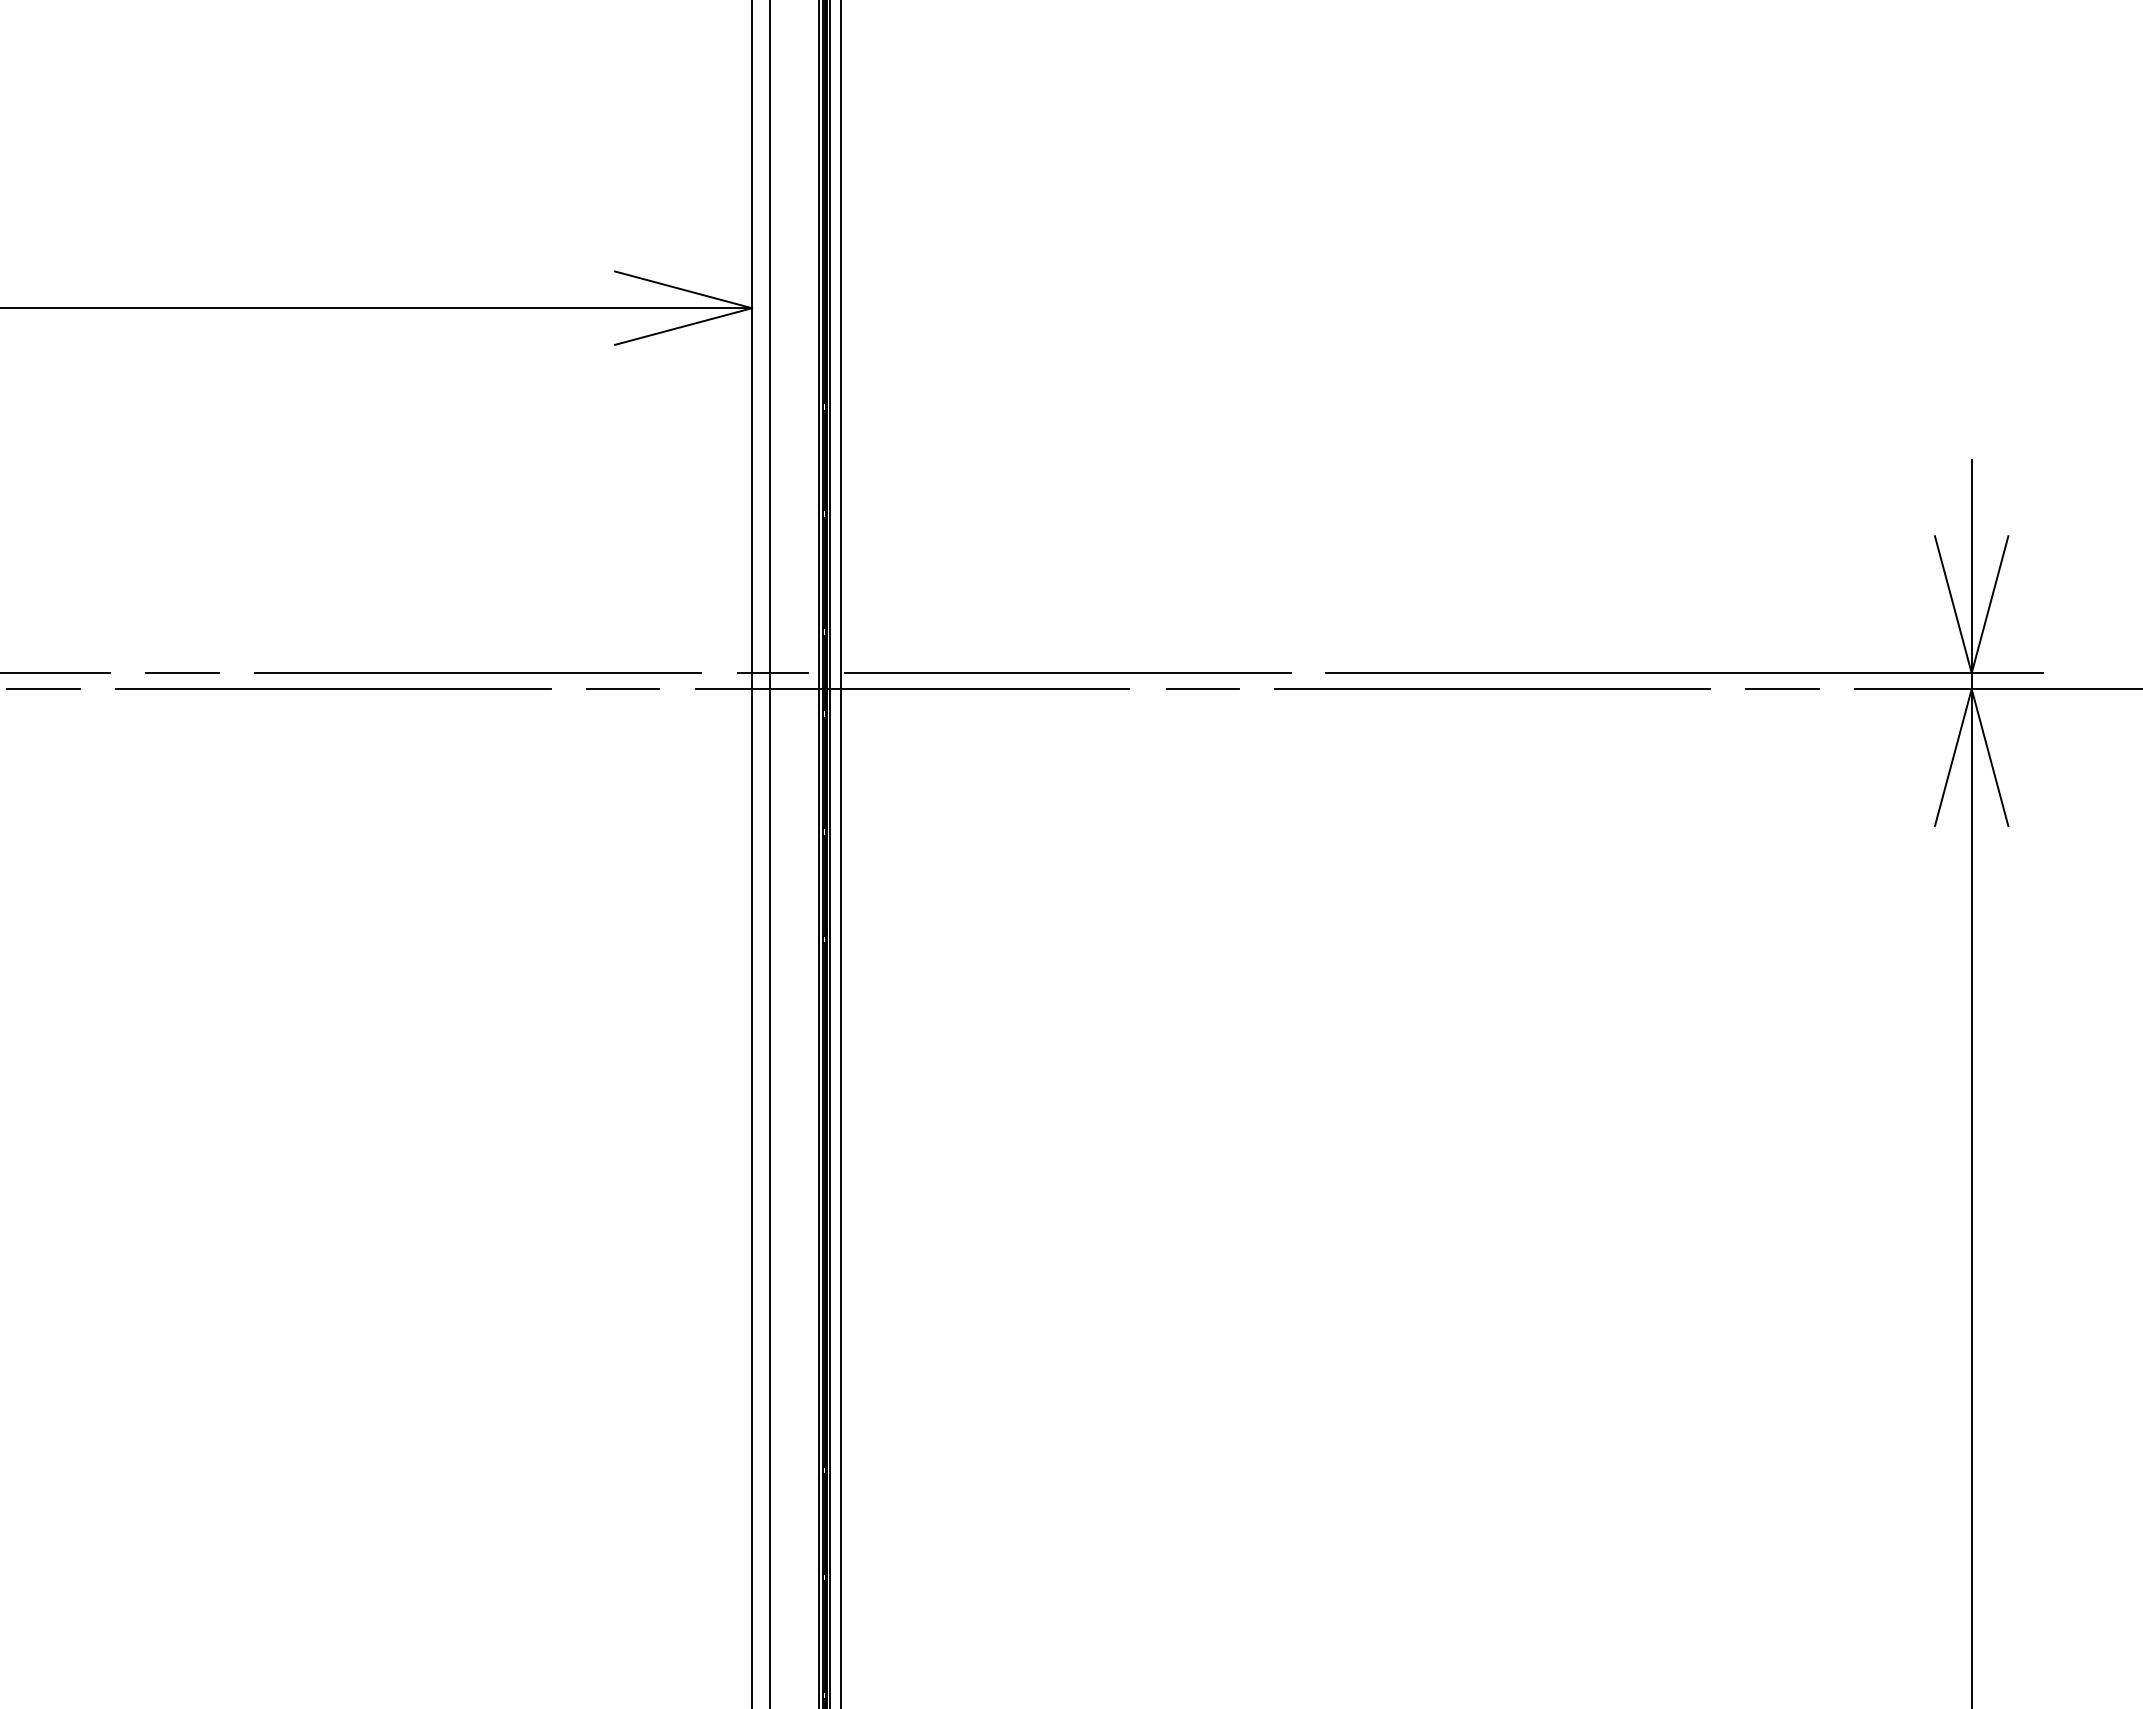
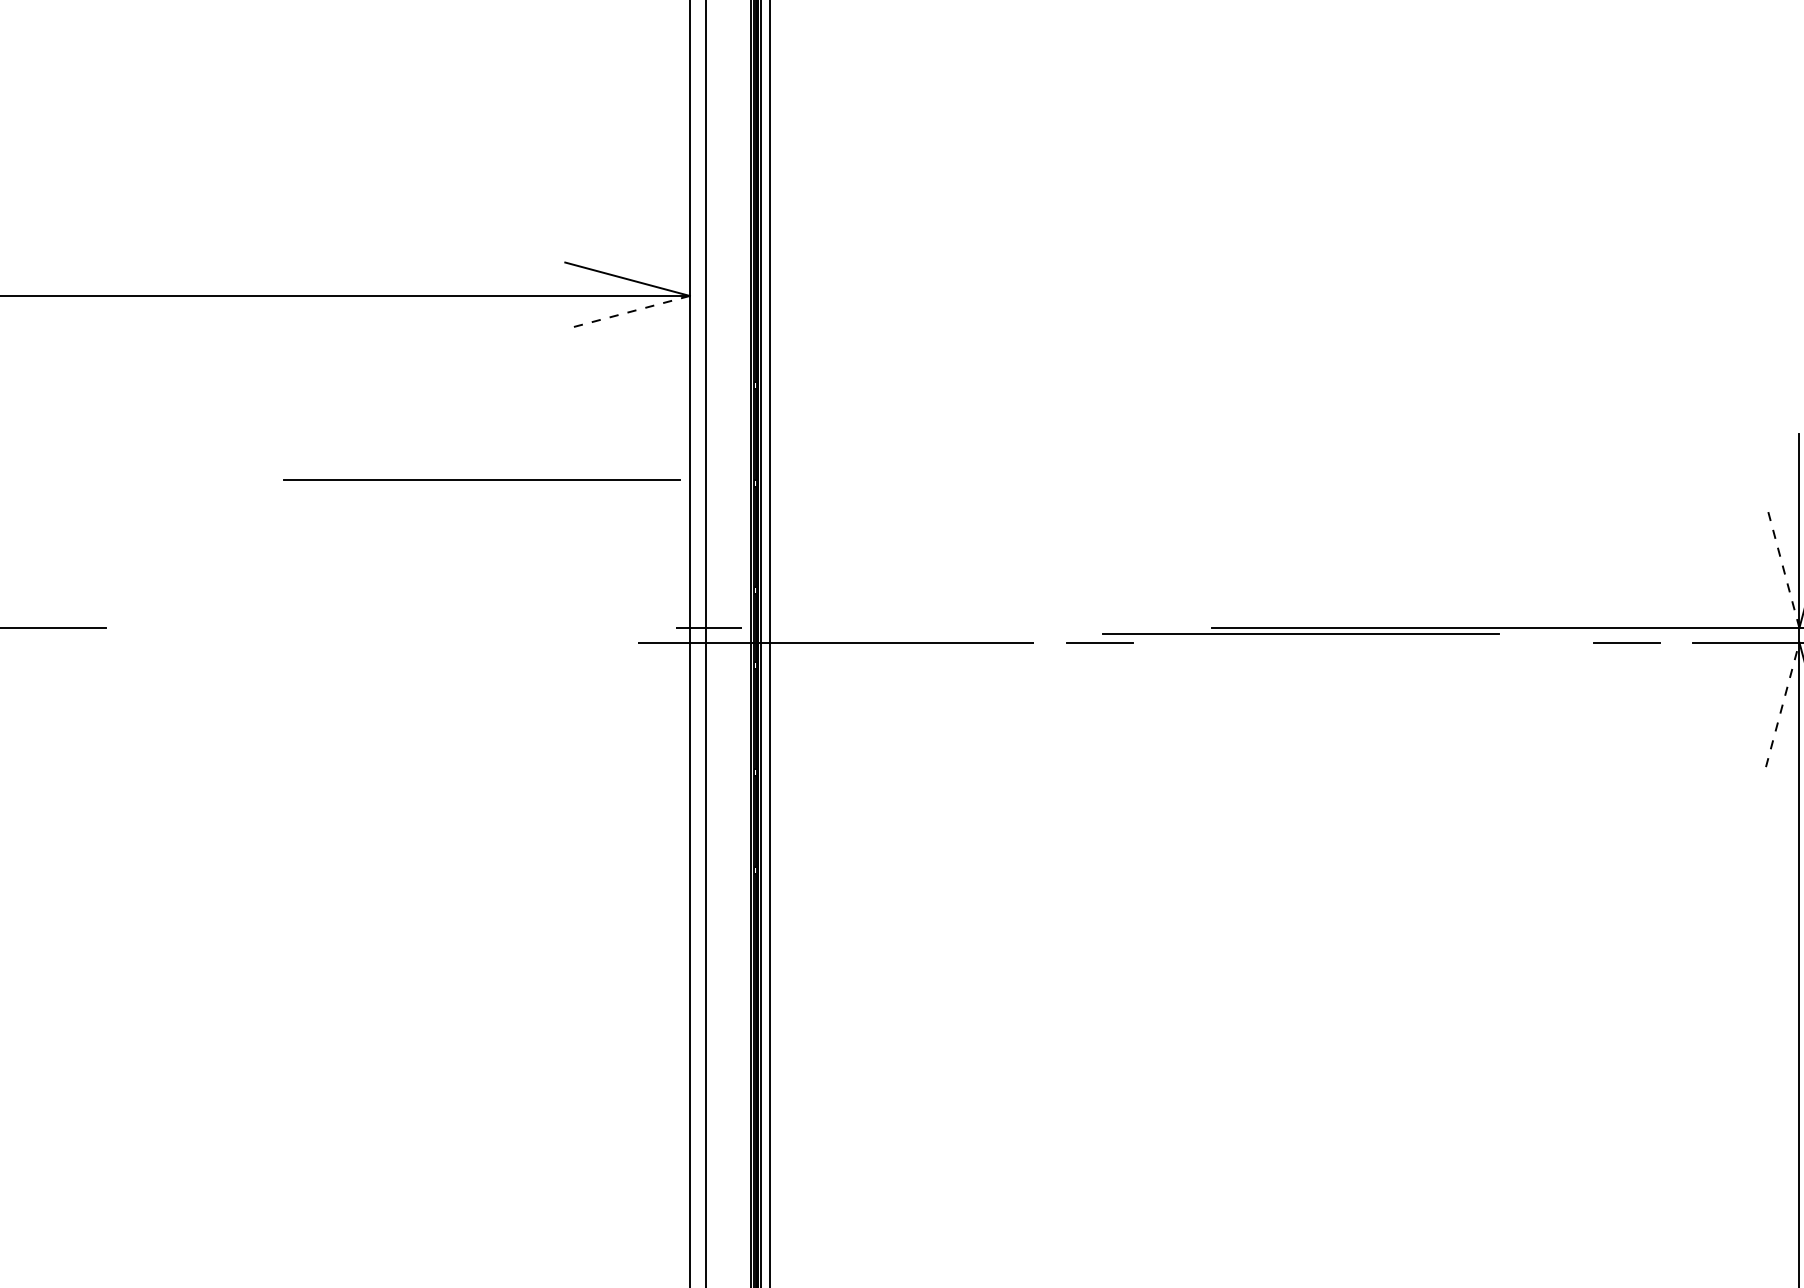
line: (683, 326) -> (627, 312), solid -> dashed
line: (1953, 604) -> (1782, 565), solid -> dashed
line: (182, 673) -> (171, 628), removed
line: (477, 673) -> (440, 628), removed
line: (1067, 673) -> (976, 628), removed
line: (333, 688) -> (481, 479), moved
line: (622, 688) -> (572, 641), removed
line: (1492, 688) -> (1300, 633), moved
line: (43, 689) -> (45, 642), removed
line: (1953, 757) -> (1782, 704), solid -> dashed

